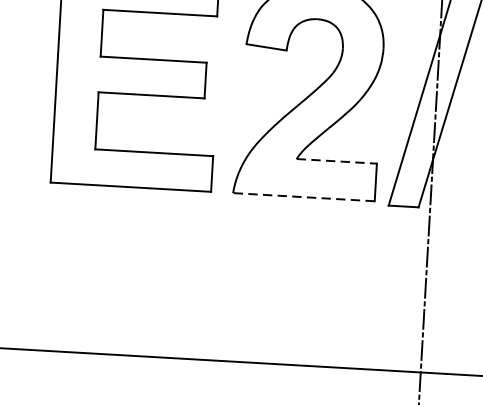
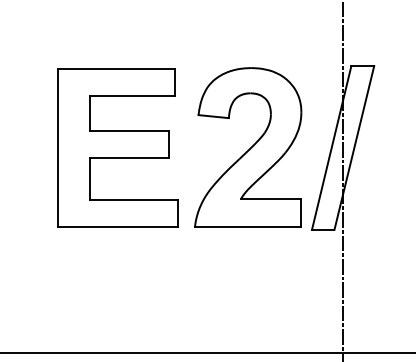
line: (337, 160) -> (271, 198), dashed -> solid
line: (303, 197) -> (247, 227), dashed -> solid

